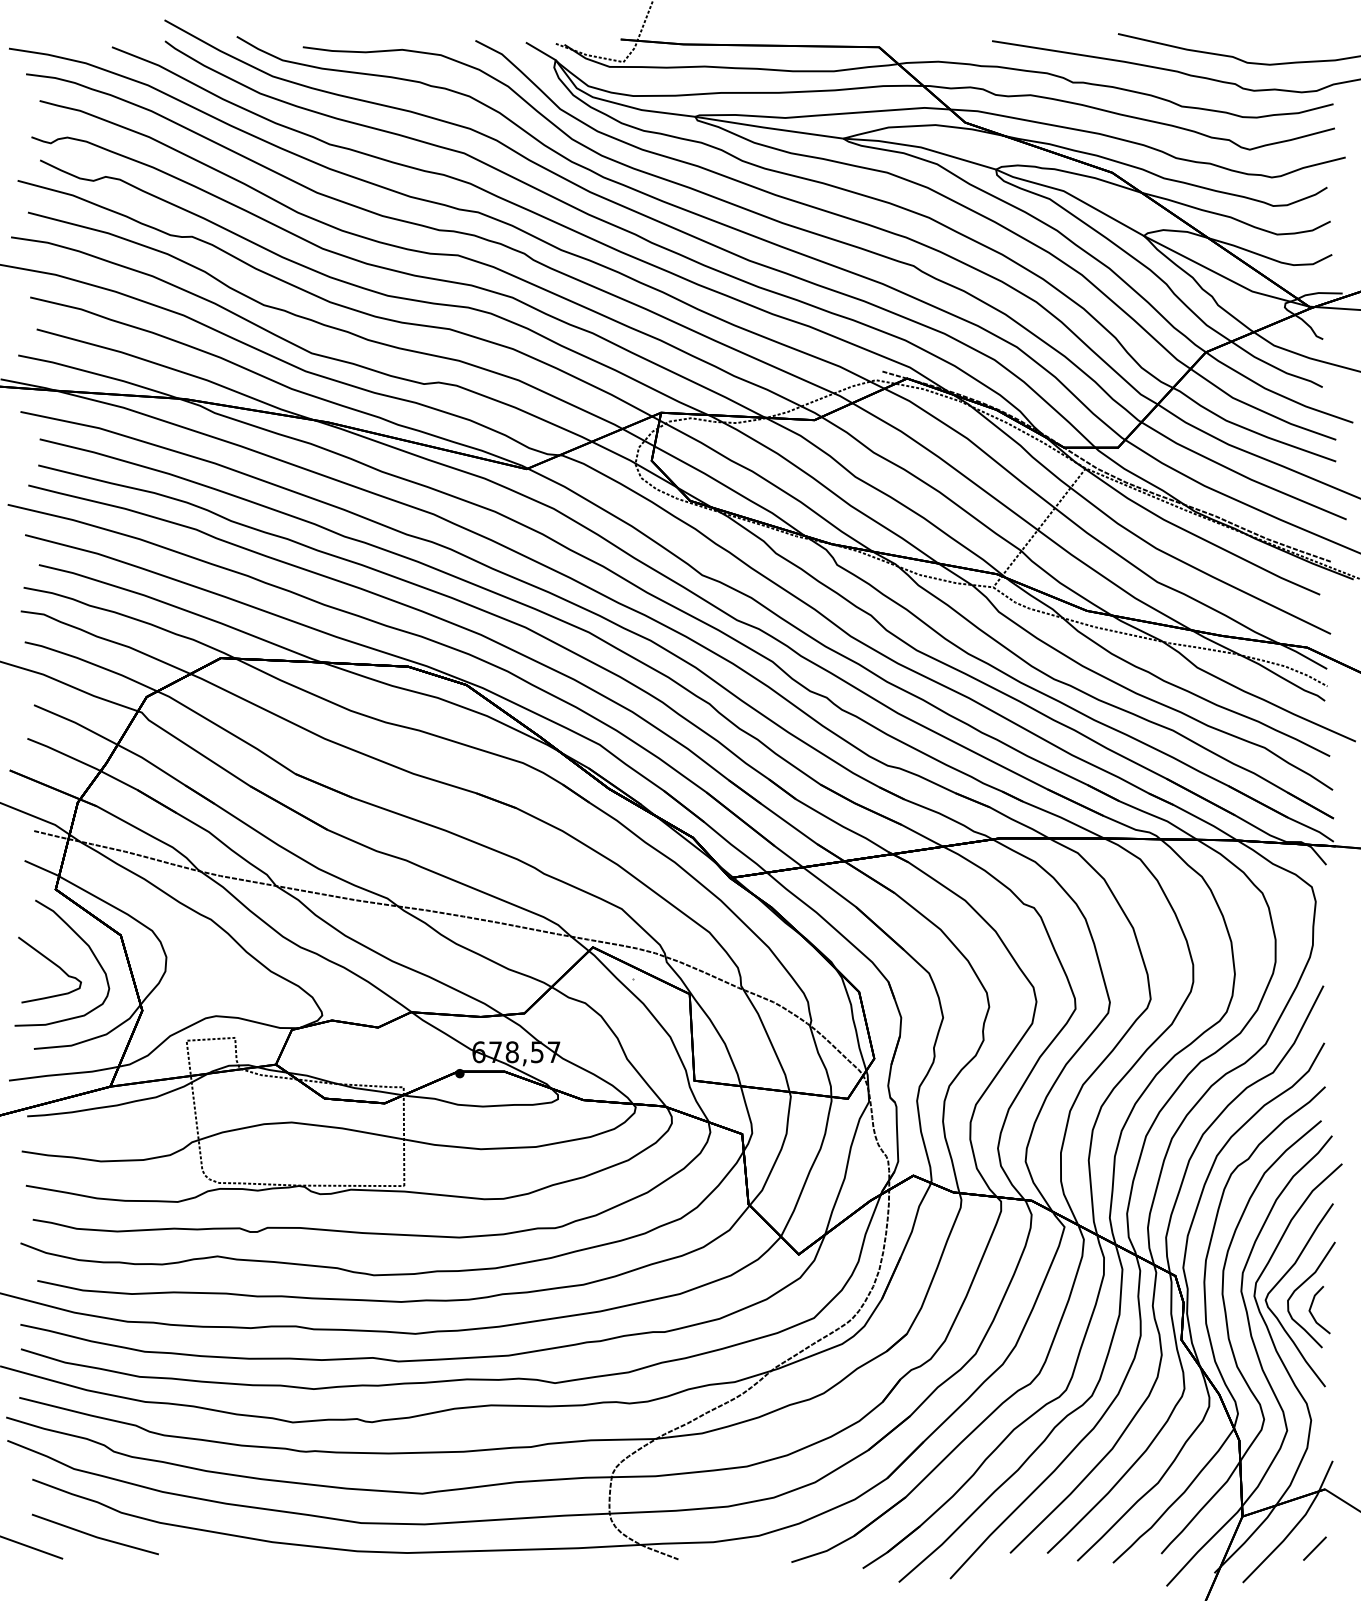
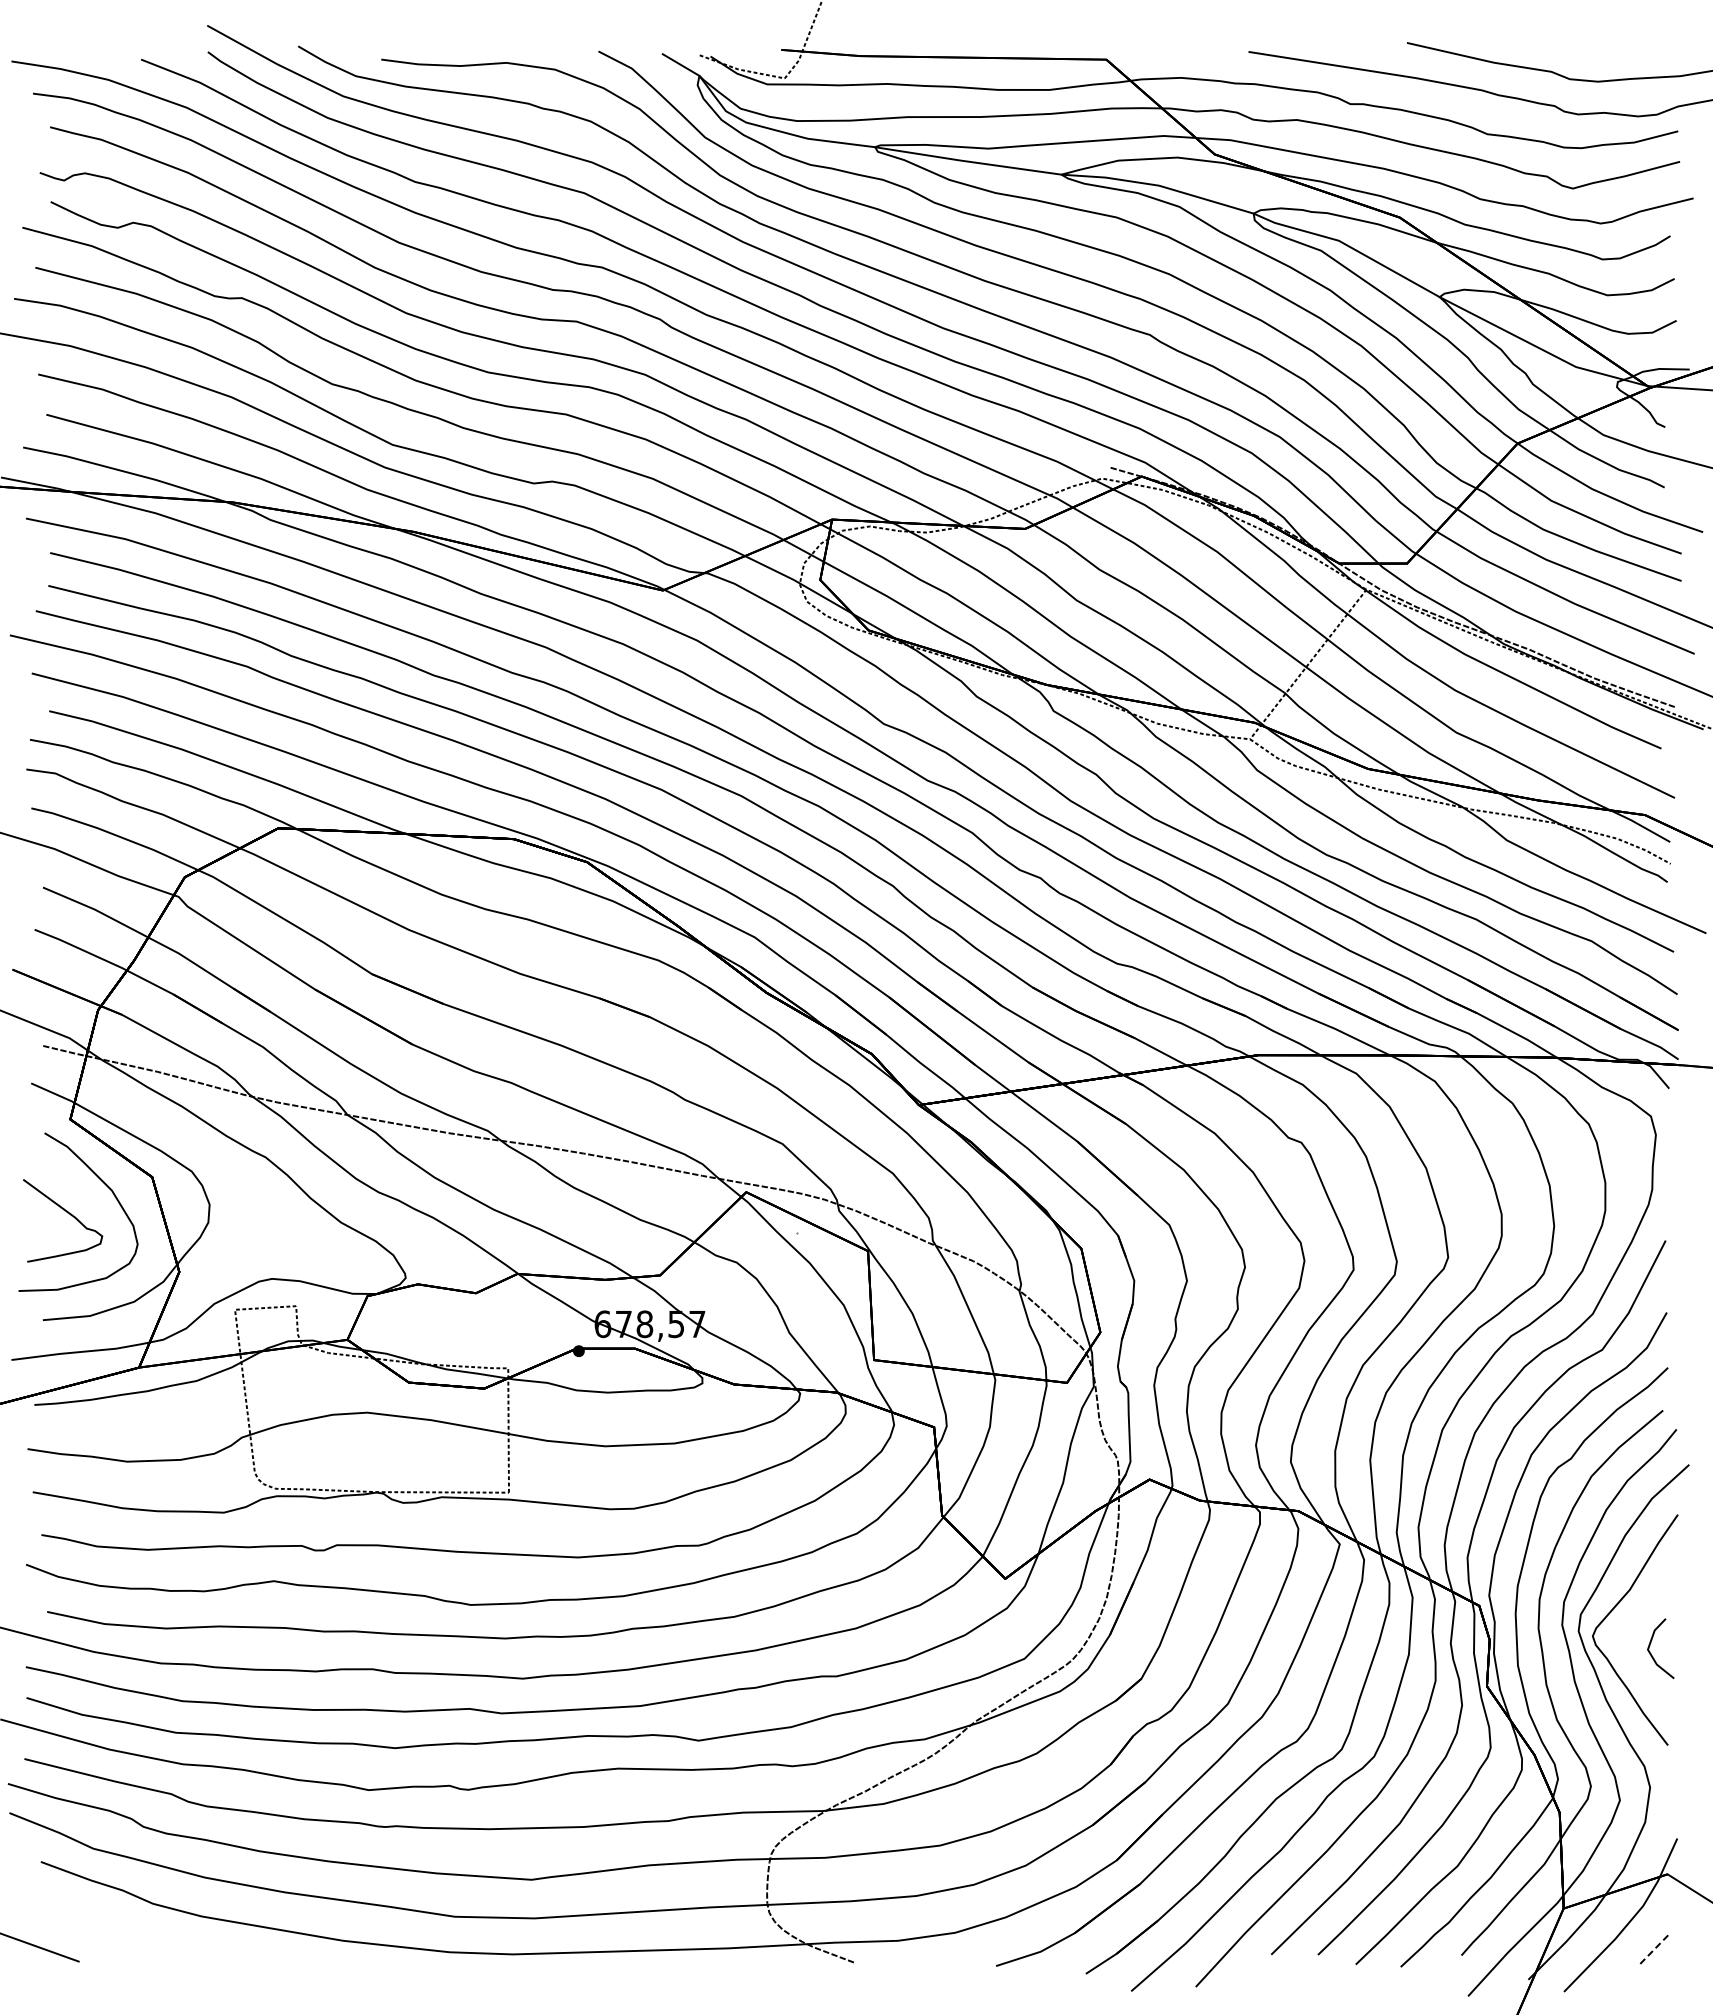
curve: (1301, 1285) -> (1638, 1617), removed
line: (94, 1535) -> (119, 1932), removed
line: (1314, 1549) -> (1654, 1949), solid -> dashed

